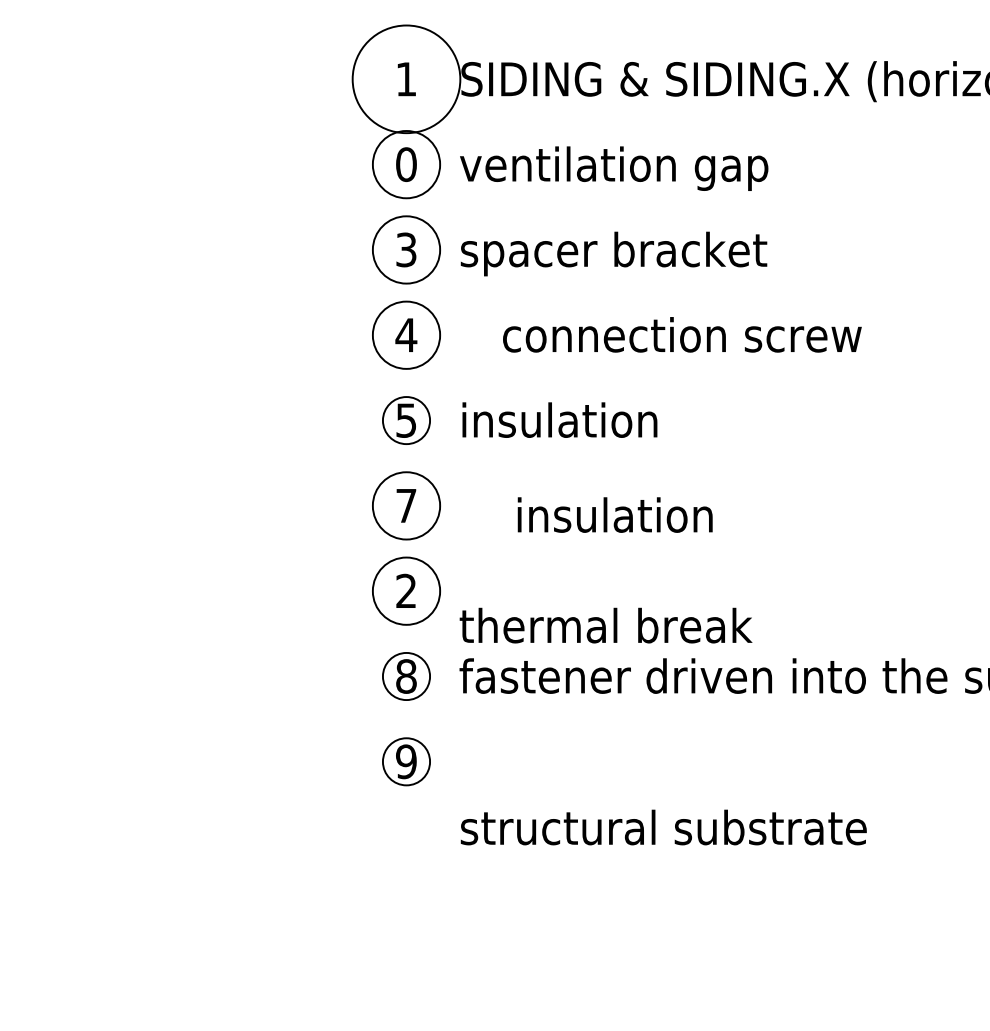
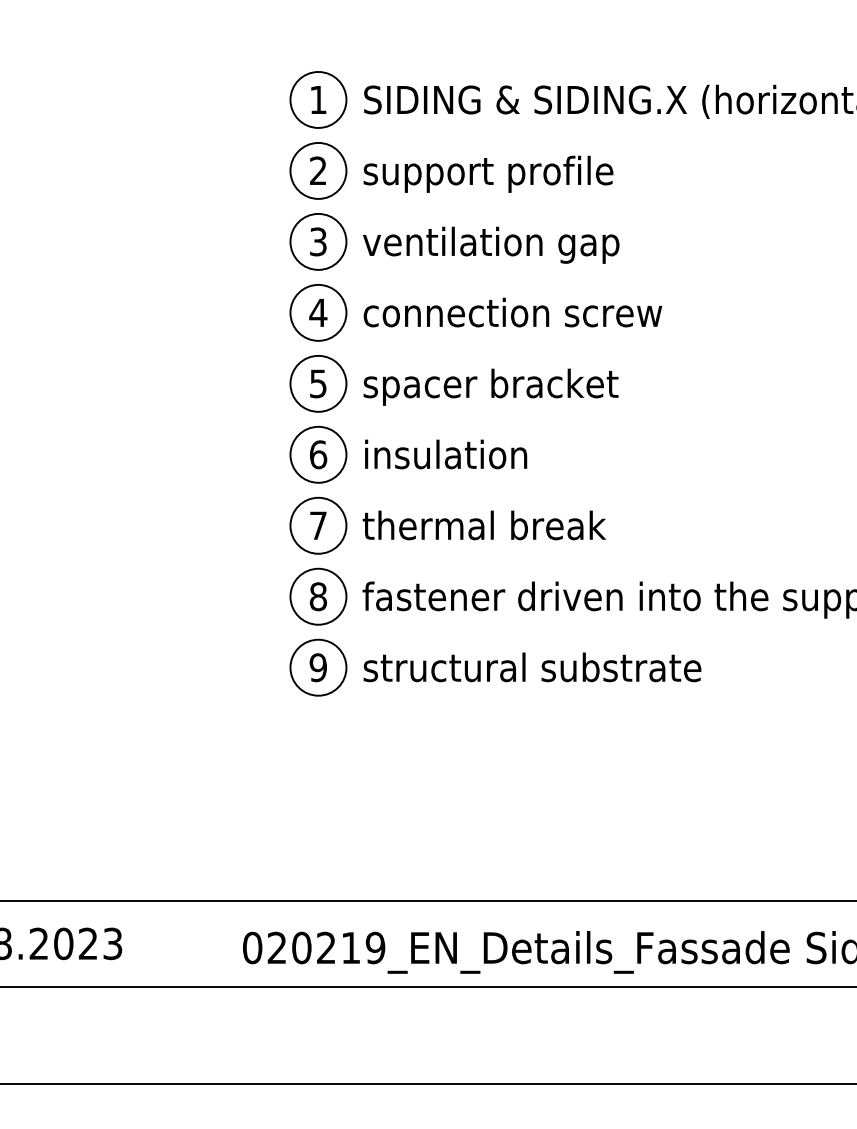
circle: (406, 78) -> (318, 99), size x0.62
text: (406, 164) -> (318, 170), 0 -> 2
text: (614, 167) -> (491, 173), ventilation gap -> support profile
text: (614, 253) -> (491, 244), spacer bracket -> ventilation gap
text: (681, 334) -> (512, 312), moved
circle: (406, 420) -> (318, 383), size x1.43
text: (613, 423) -> (490, 386), insulation -> spacer bracket
text: (406, 505) -> (318, 454), 7 -> 6
text: (615, 515) -> (446, 454), moved
text: (406, 590) -> (318, 525), 2 -> 7
text: (606, 625) -> (484, 525), moved
circle: (406, 676) -> (318, 596), size x1.43
circle: (406, 761) -> (318, 667), size x1.43
text: (663, 827) -> (532, 667), moved

